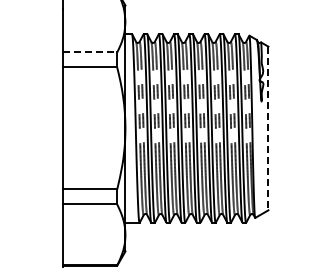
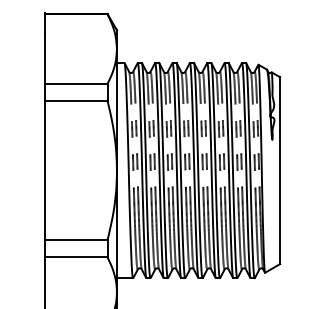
line: (90, 52) -> (77, 83), dashed -> solid
line: (268, 128) -> (280, 170), dashed -> solid

